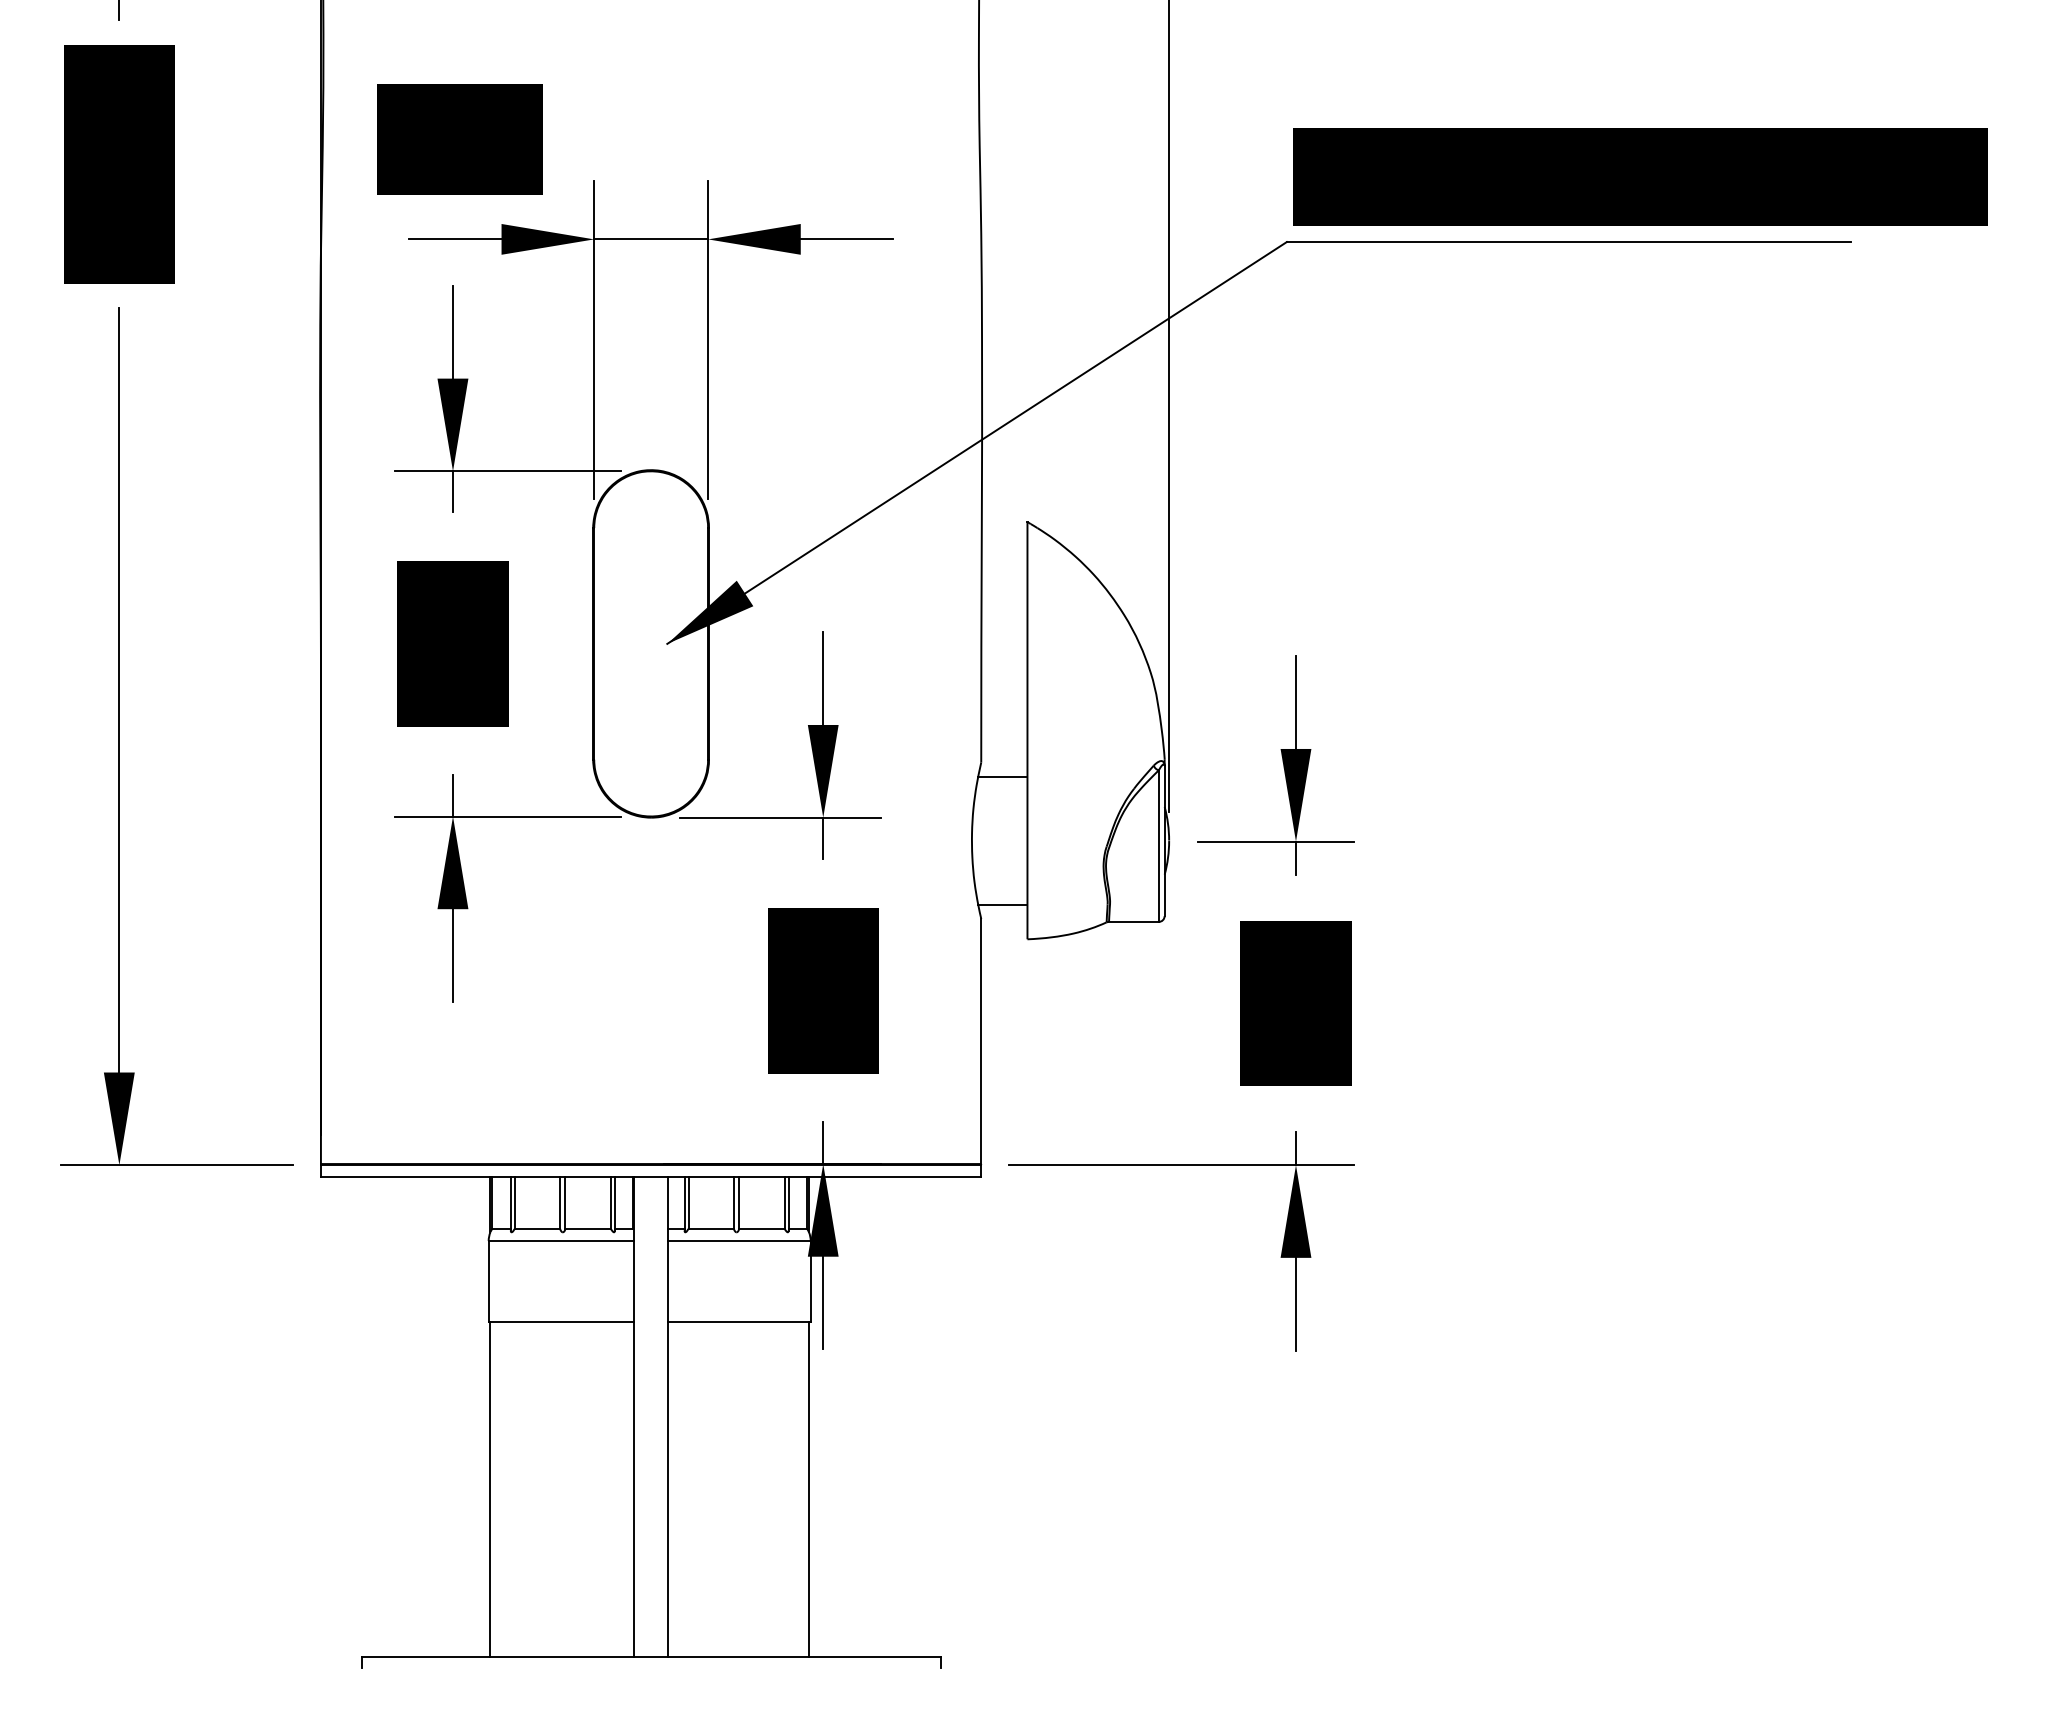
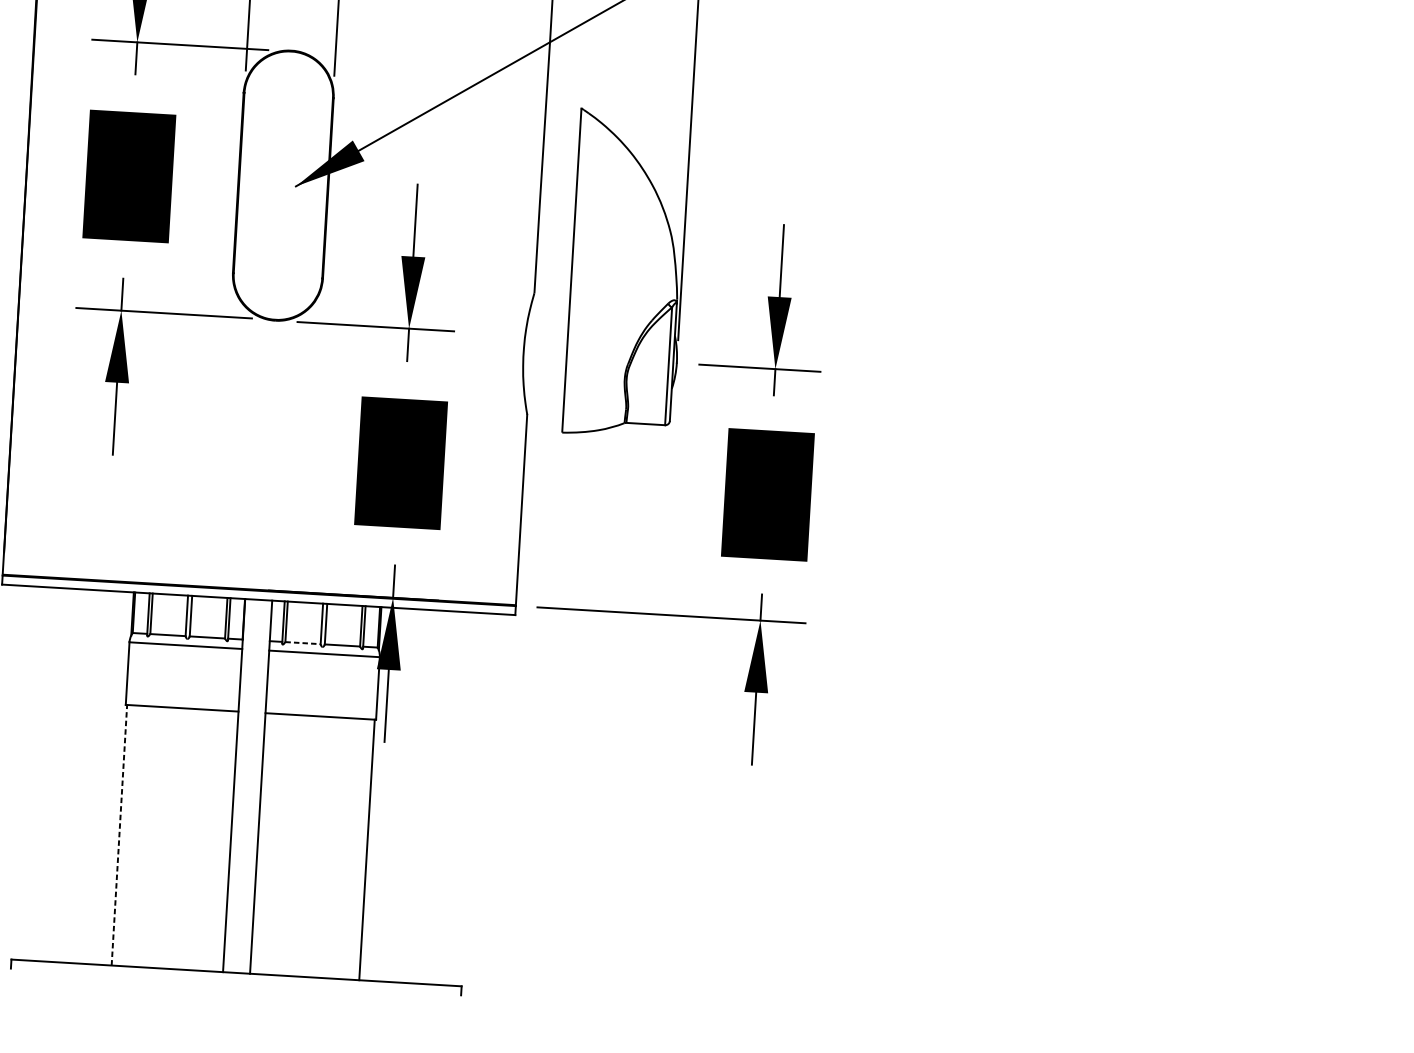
line: (1002, 777) -> (550, 305), removed
line: (1002, 904) -> (544, 404), removed
line: (711, 1228) -> (303, 642), solid -> dashed
line: (490, 1489) -> (119, 835), solid -> dashed

